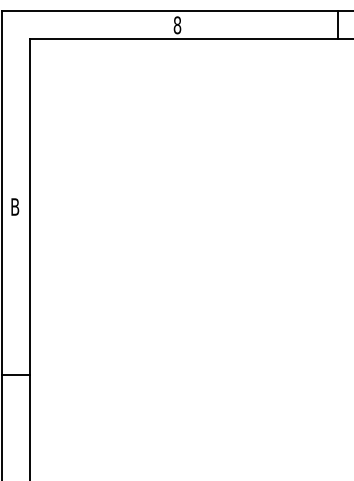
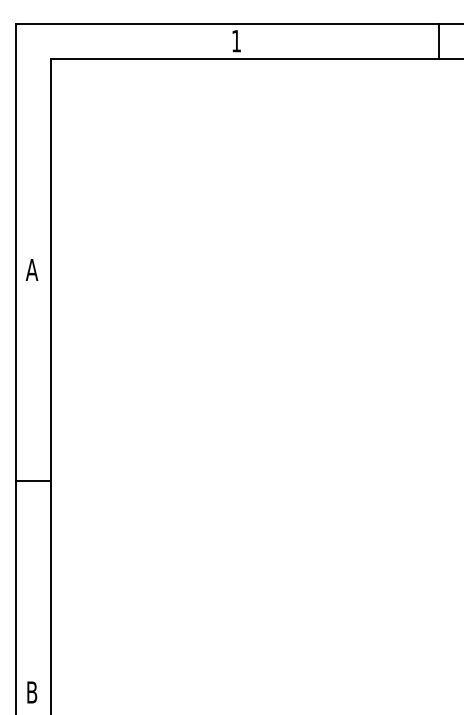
text: (177, 24) -> (236, 40), 8 -> 1
text: (14, 206) -> (31, 269), B -> A

